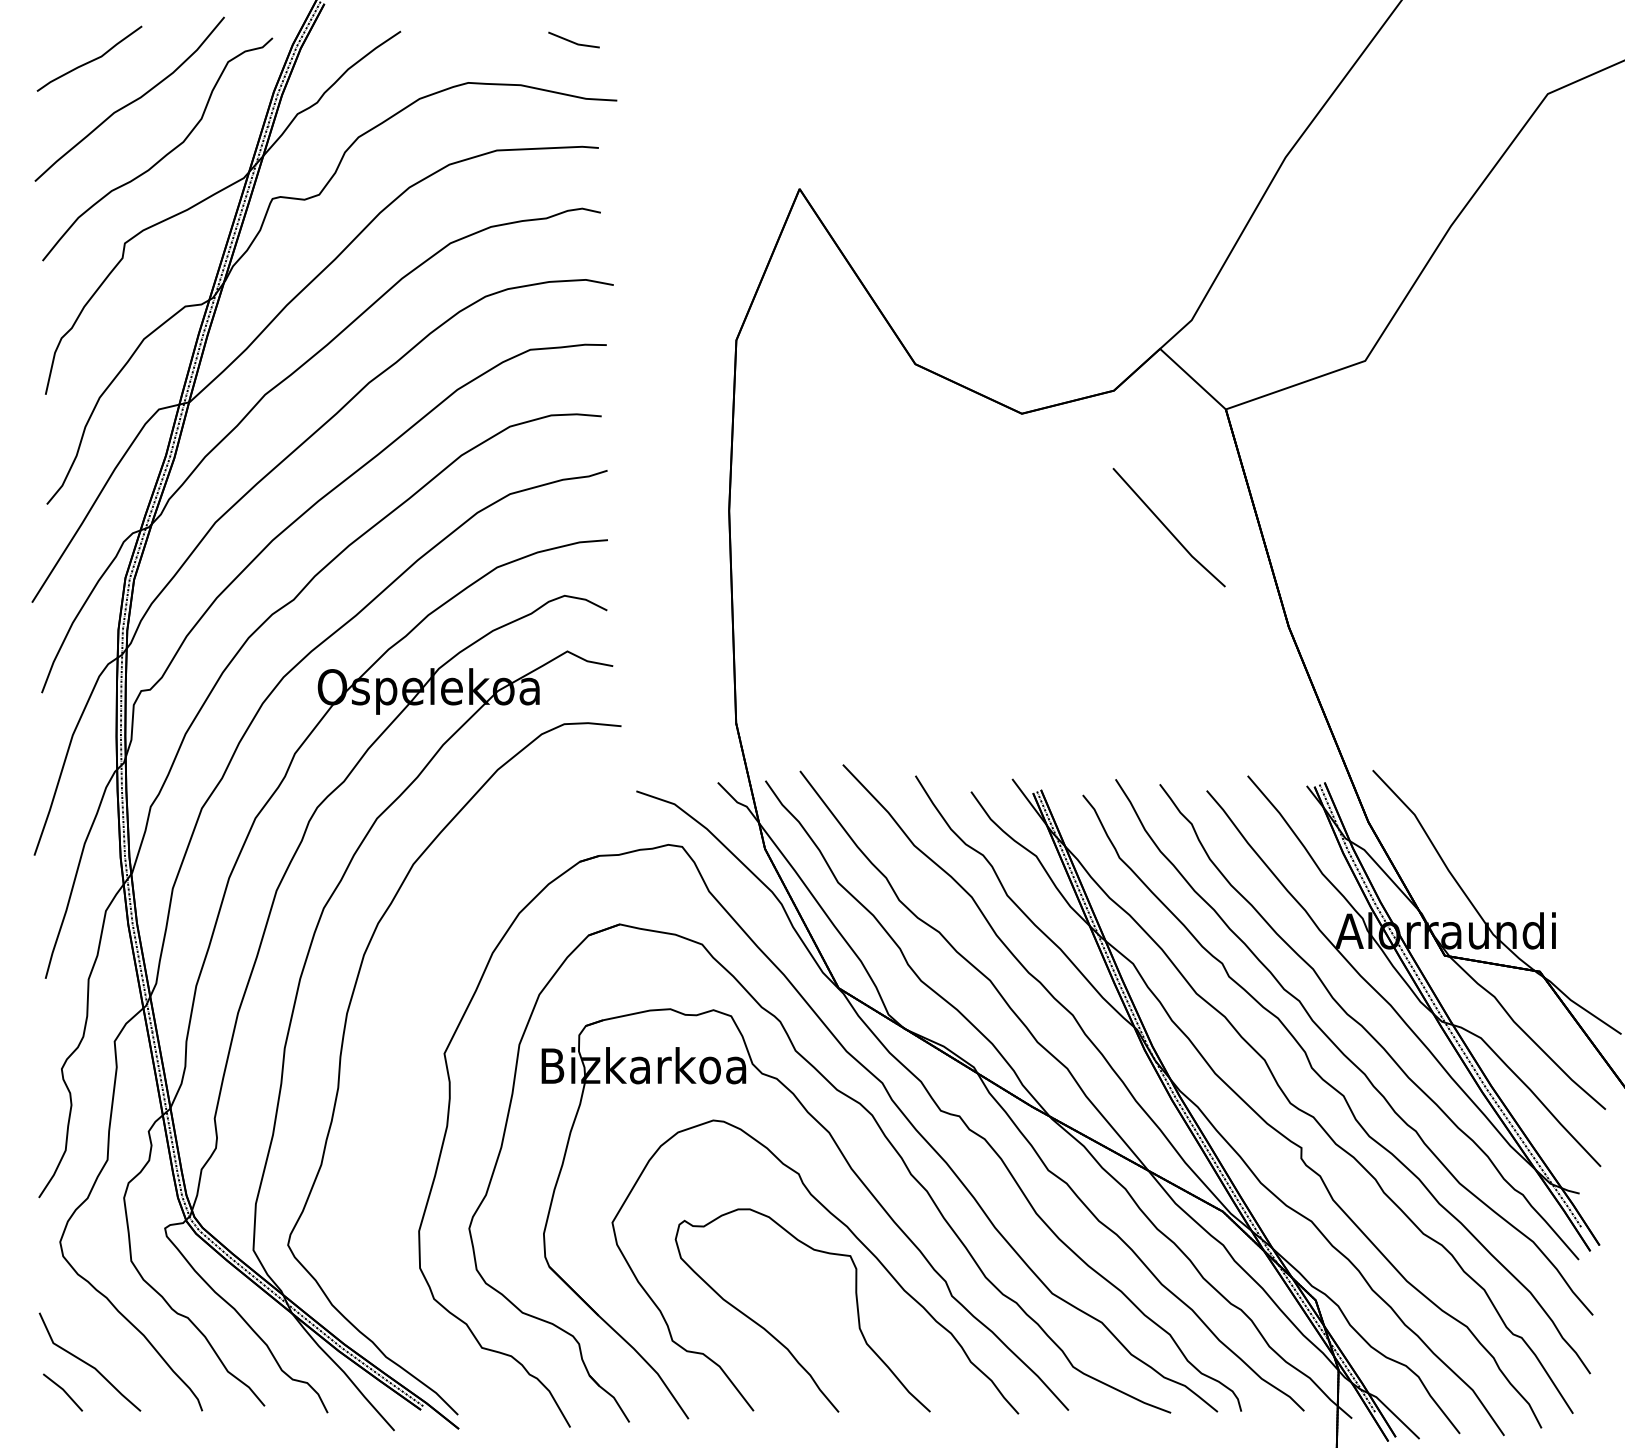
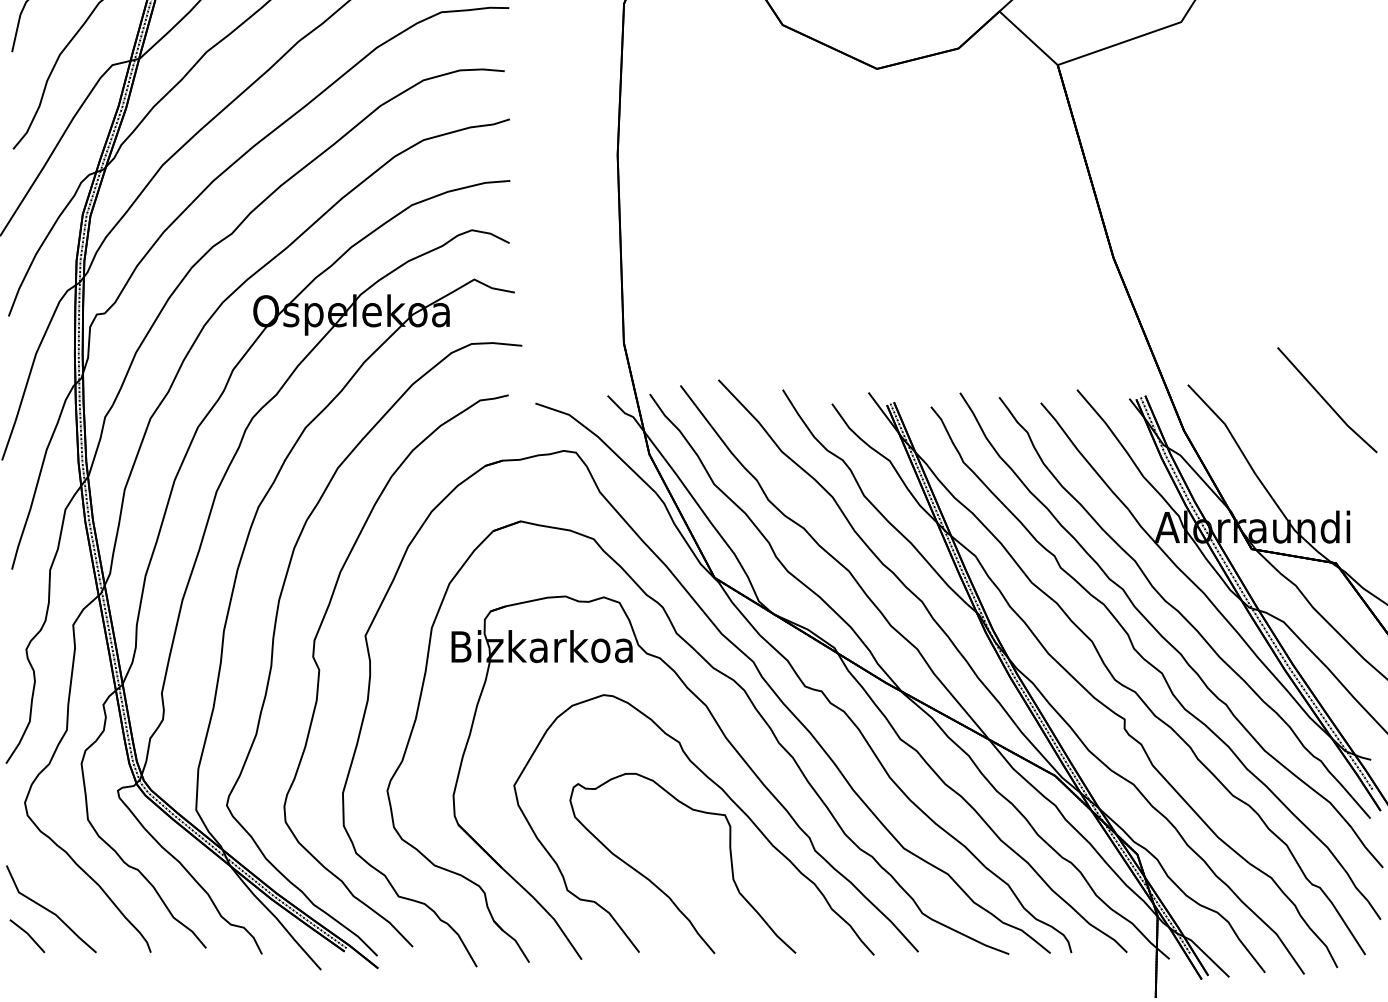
line: (1167, 527) -> (1325, 400), moved
part: (393, 1093) -> (320, 671), added

